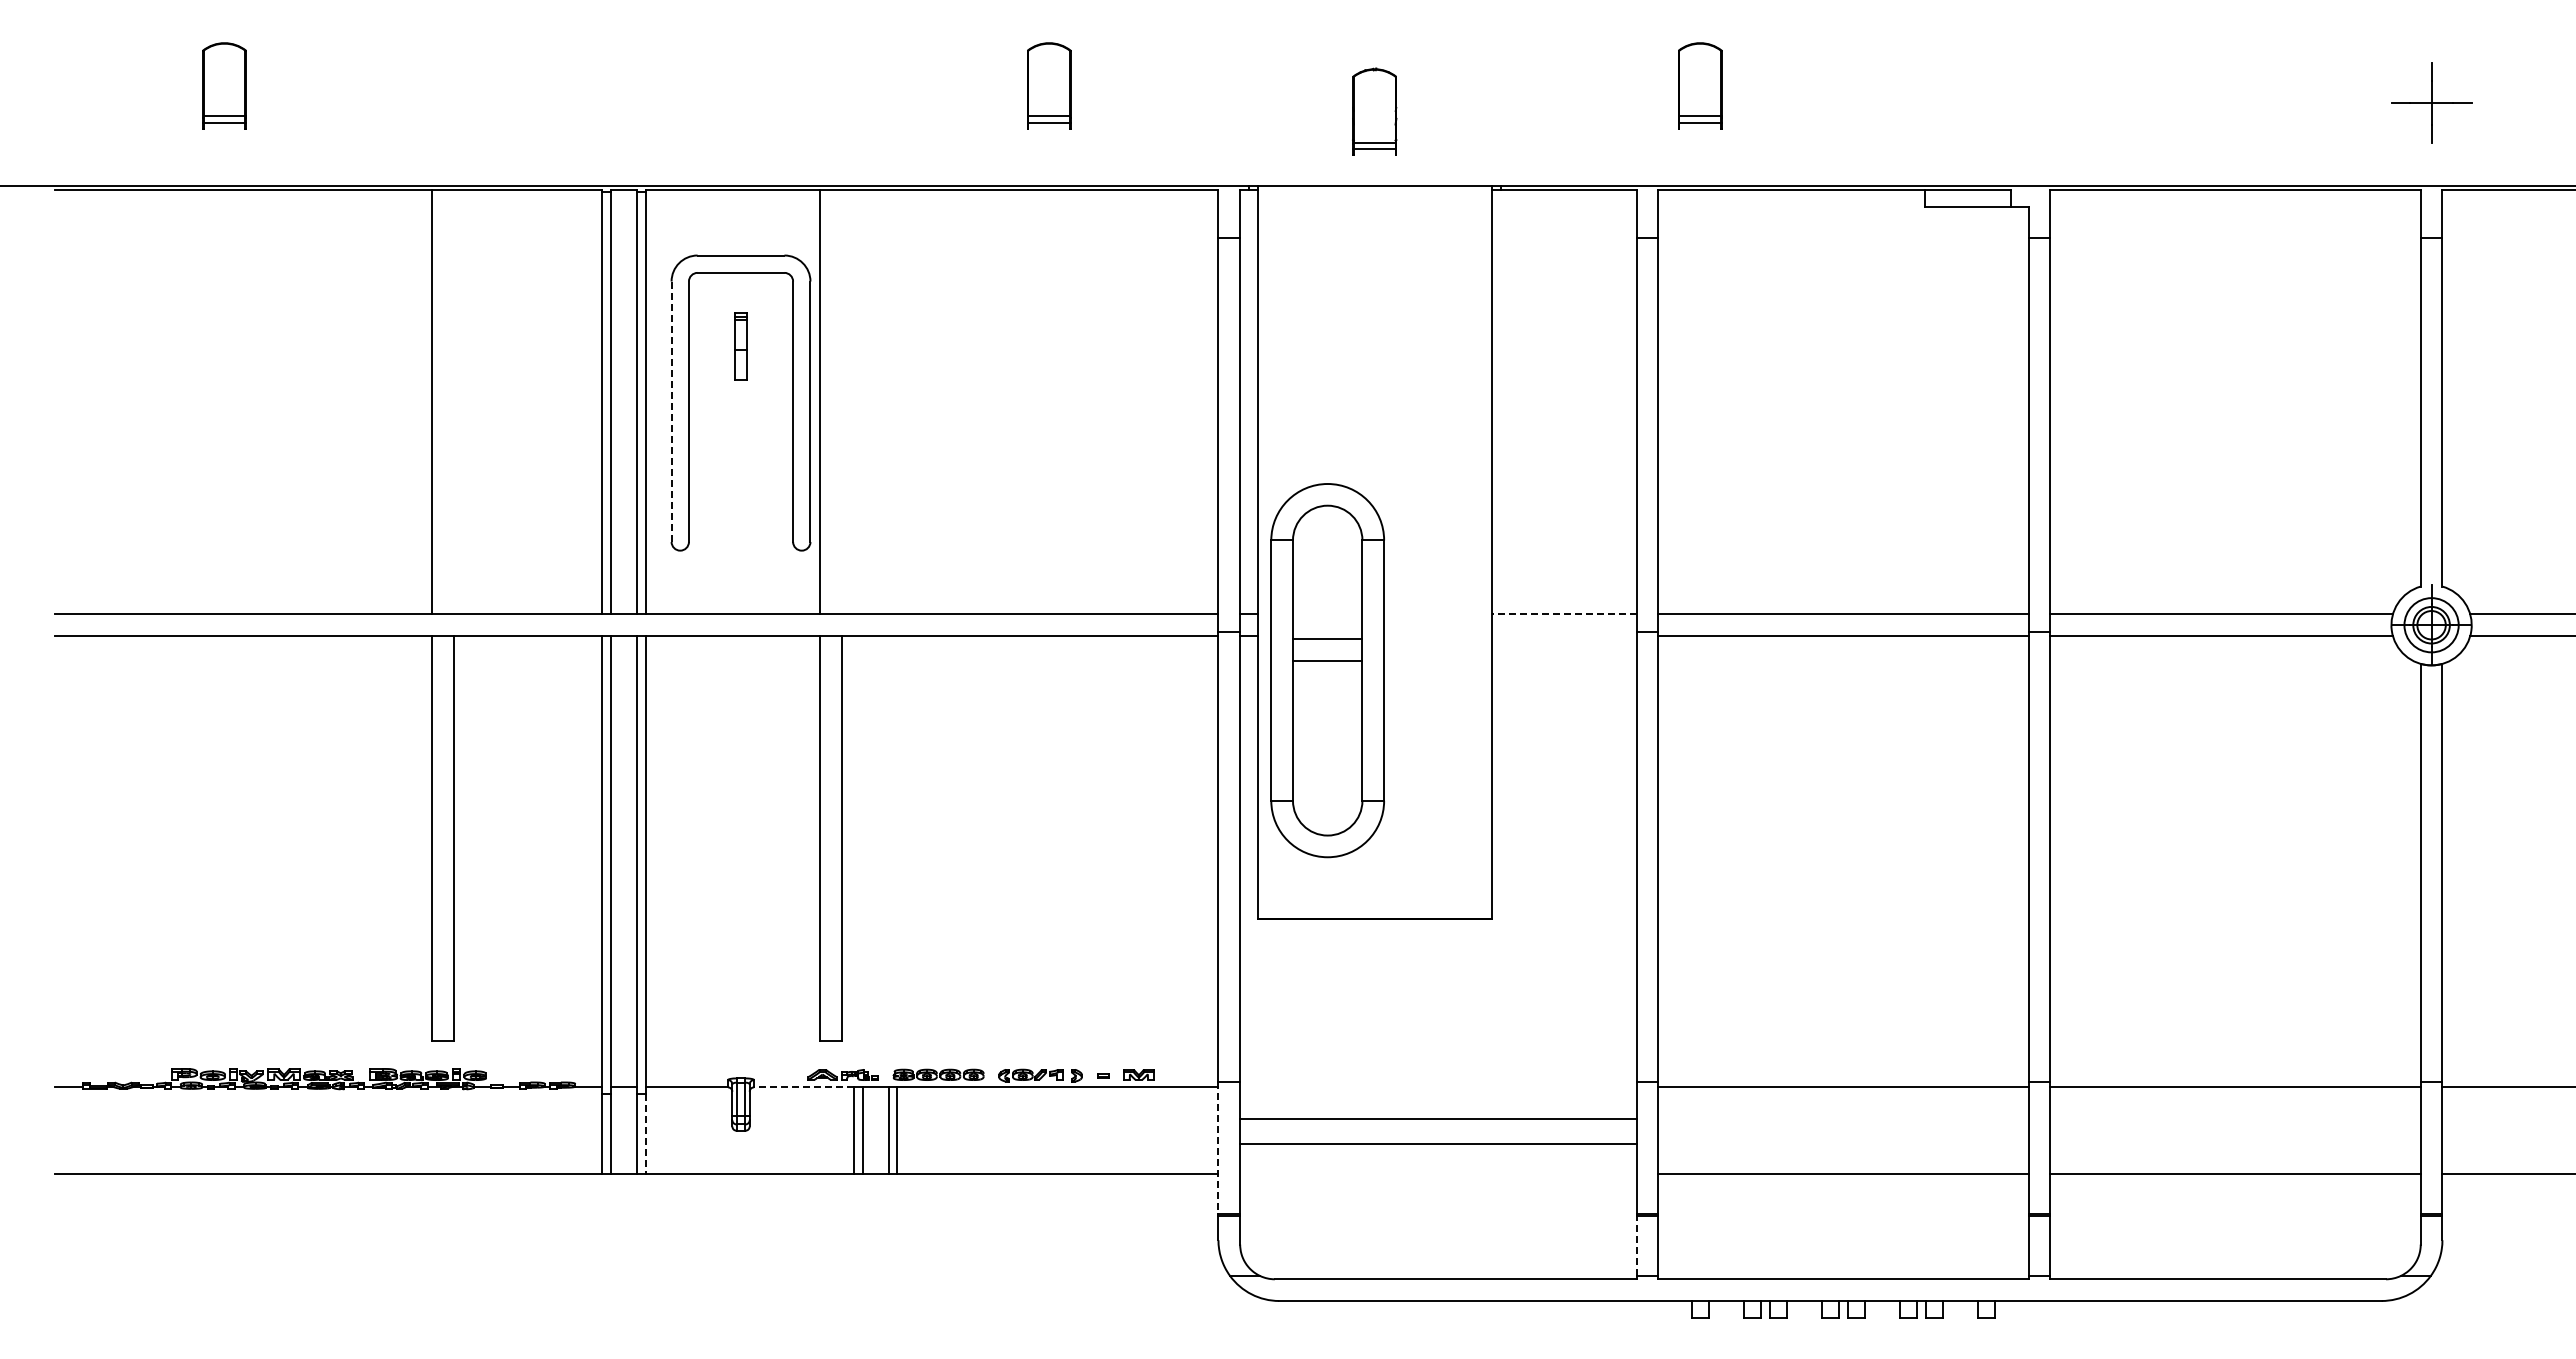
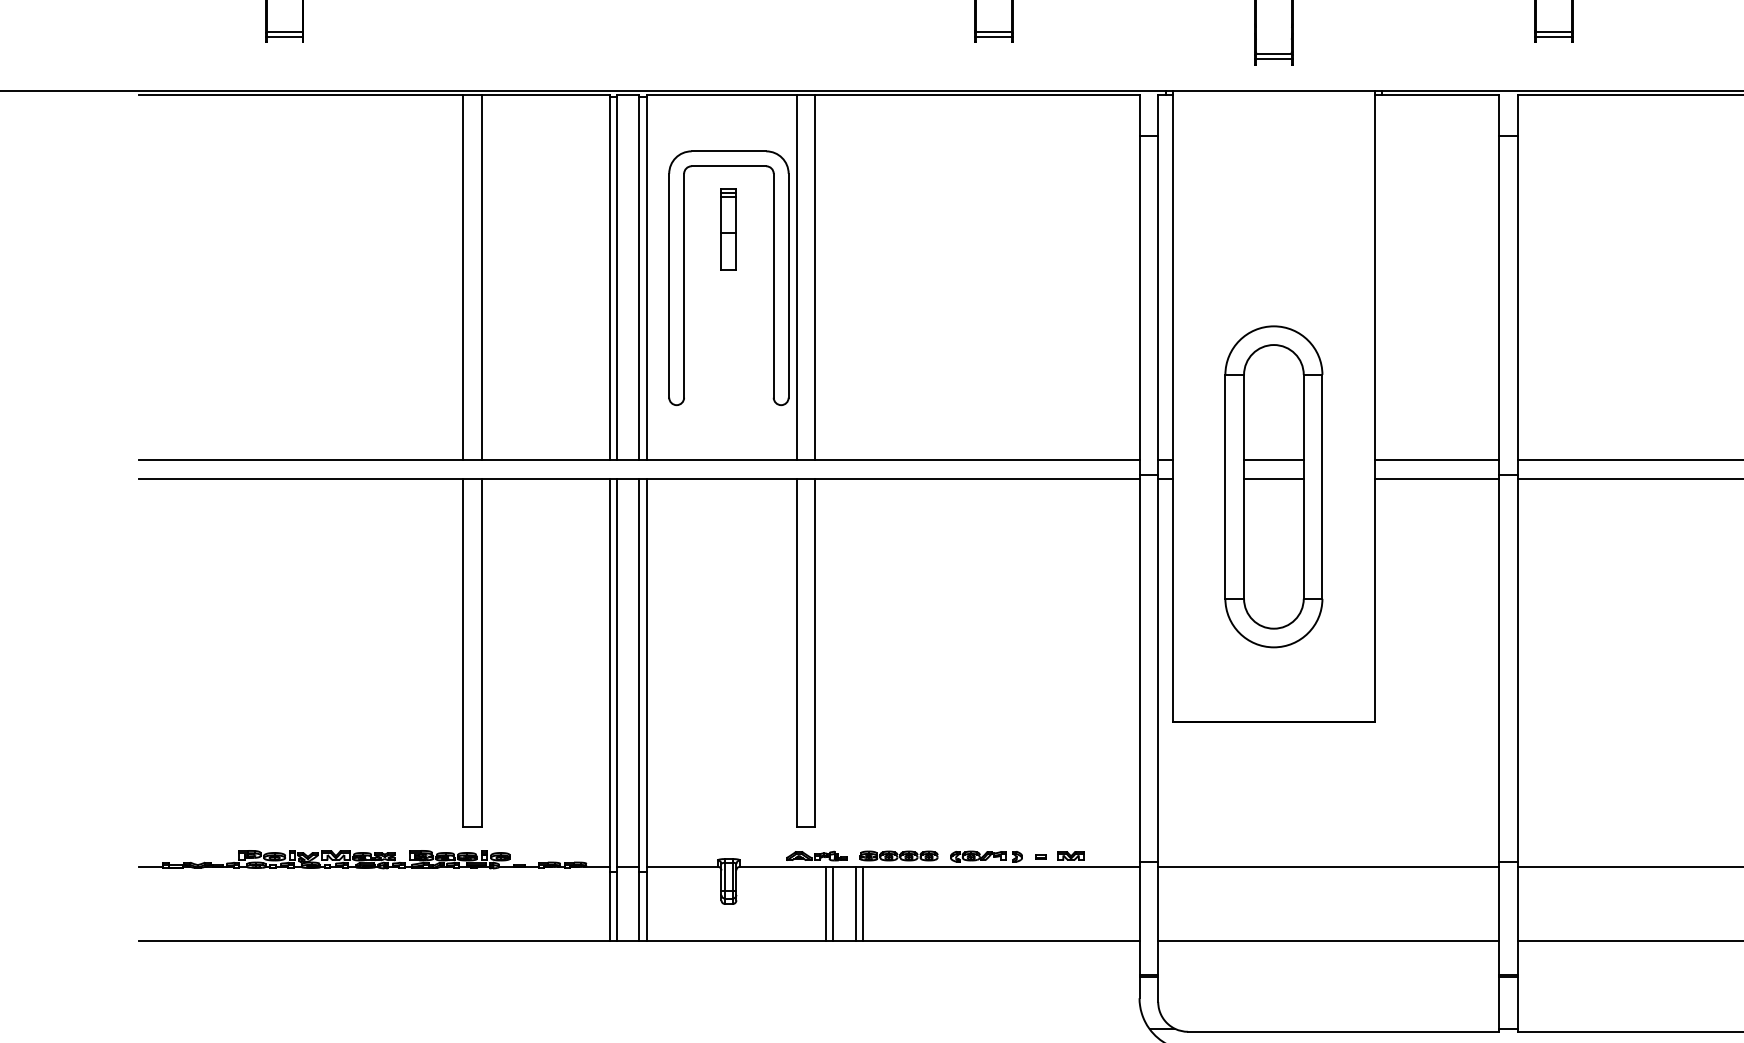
part: (740, 346) -> (728, 229), size x1.43
line: (453, 401) -> (481, 276), added
line: (841, 401) -> (815, 276), added
line: (671, 411) -> (669, 285), dashed -> solid
line: (1563, 614) -> (1436, 460), dashed -> solid
line: (1563, 636) -> (1436, 479), added
part: (1327, 670) -> (1273, 486), moved
line: (803, 1087) -> (782, 866), dashed -> solid
line: (1438, 1119) -> (1328, 941), moved
line: (645, 1134) -> (646, 907), dashed -> solid
line: (1438, 1144) -> (1328, 866), moved
line: (1218, 1147) -> (1139, 918), dashed -> solid
line: (1636, 1245) -> (1499, 1002), dashed -> solid

